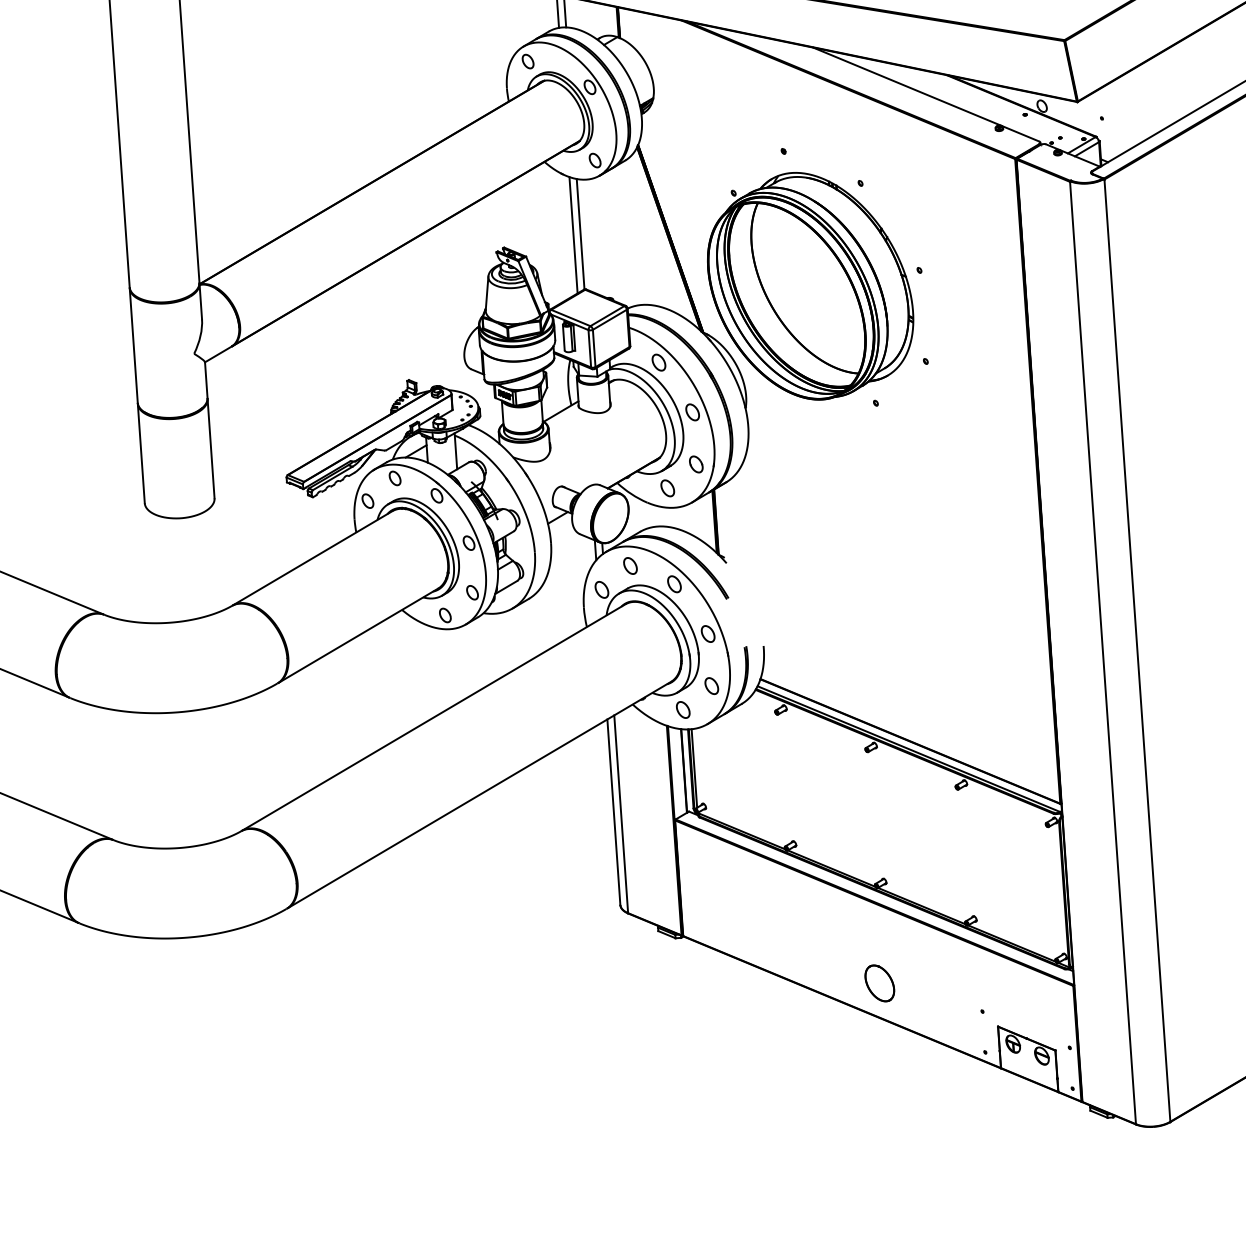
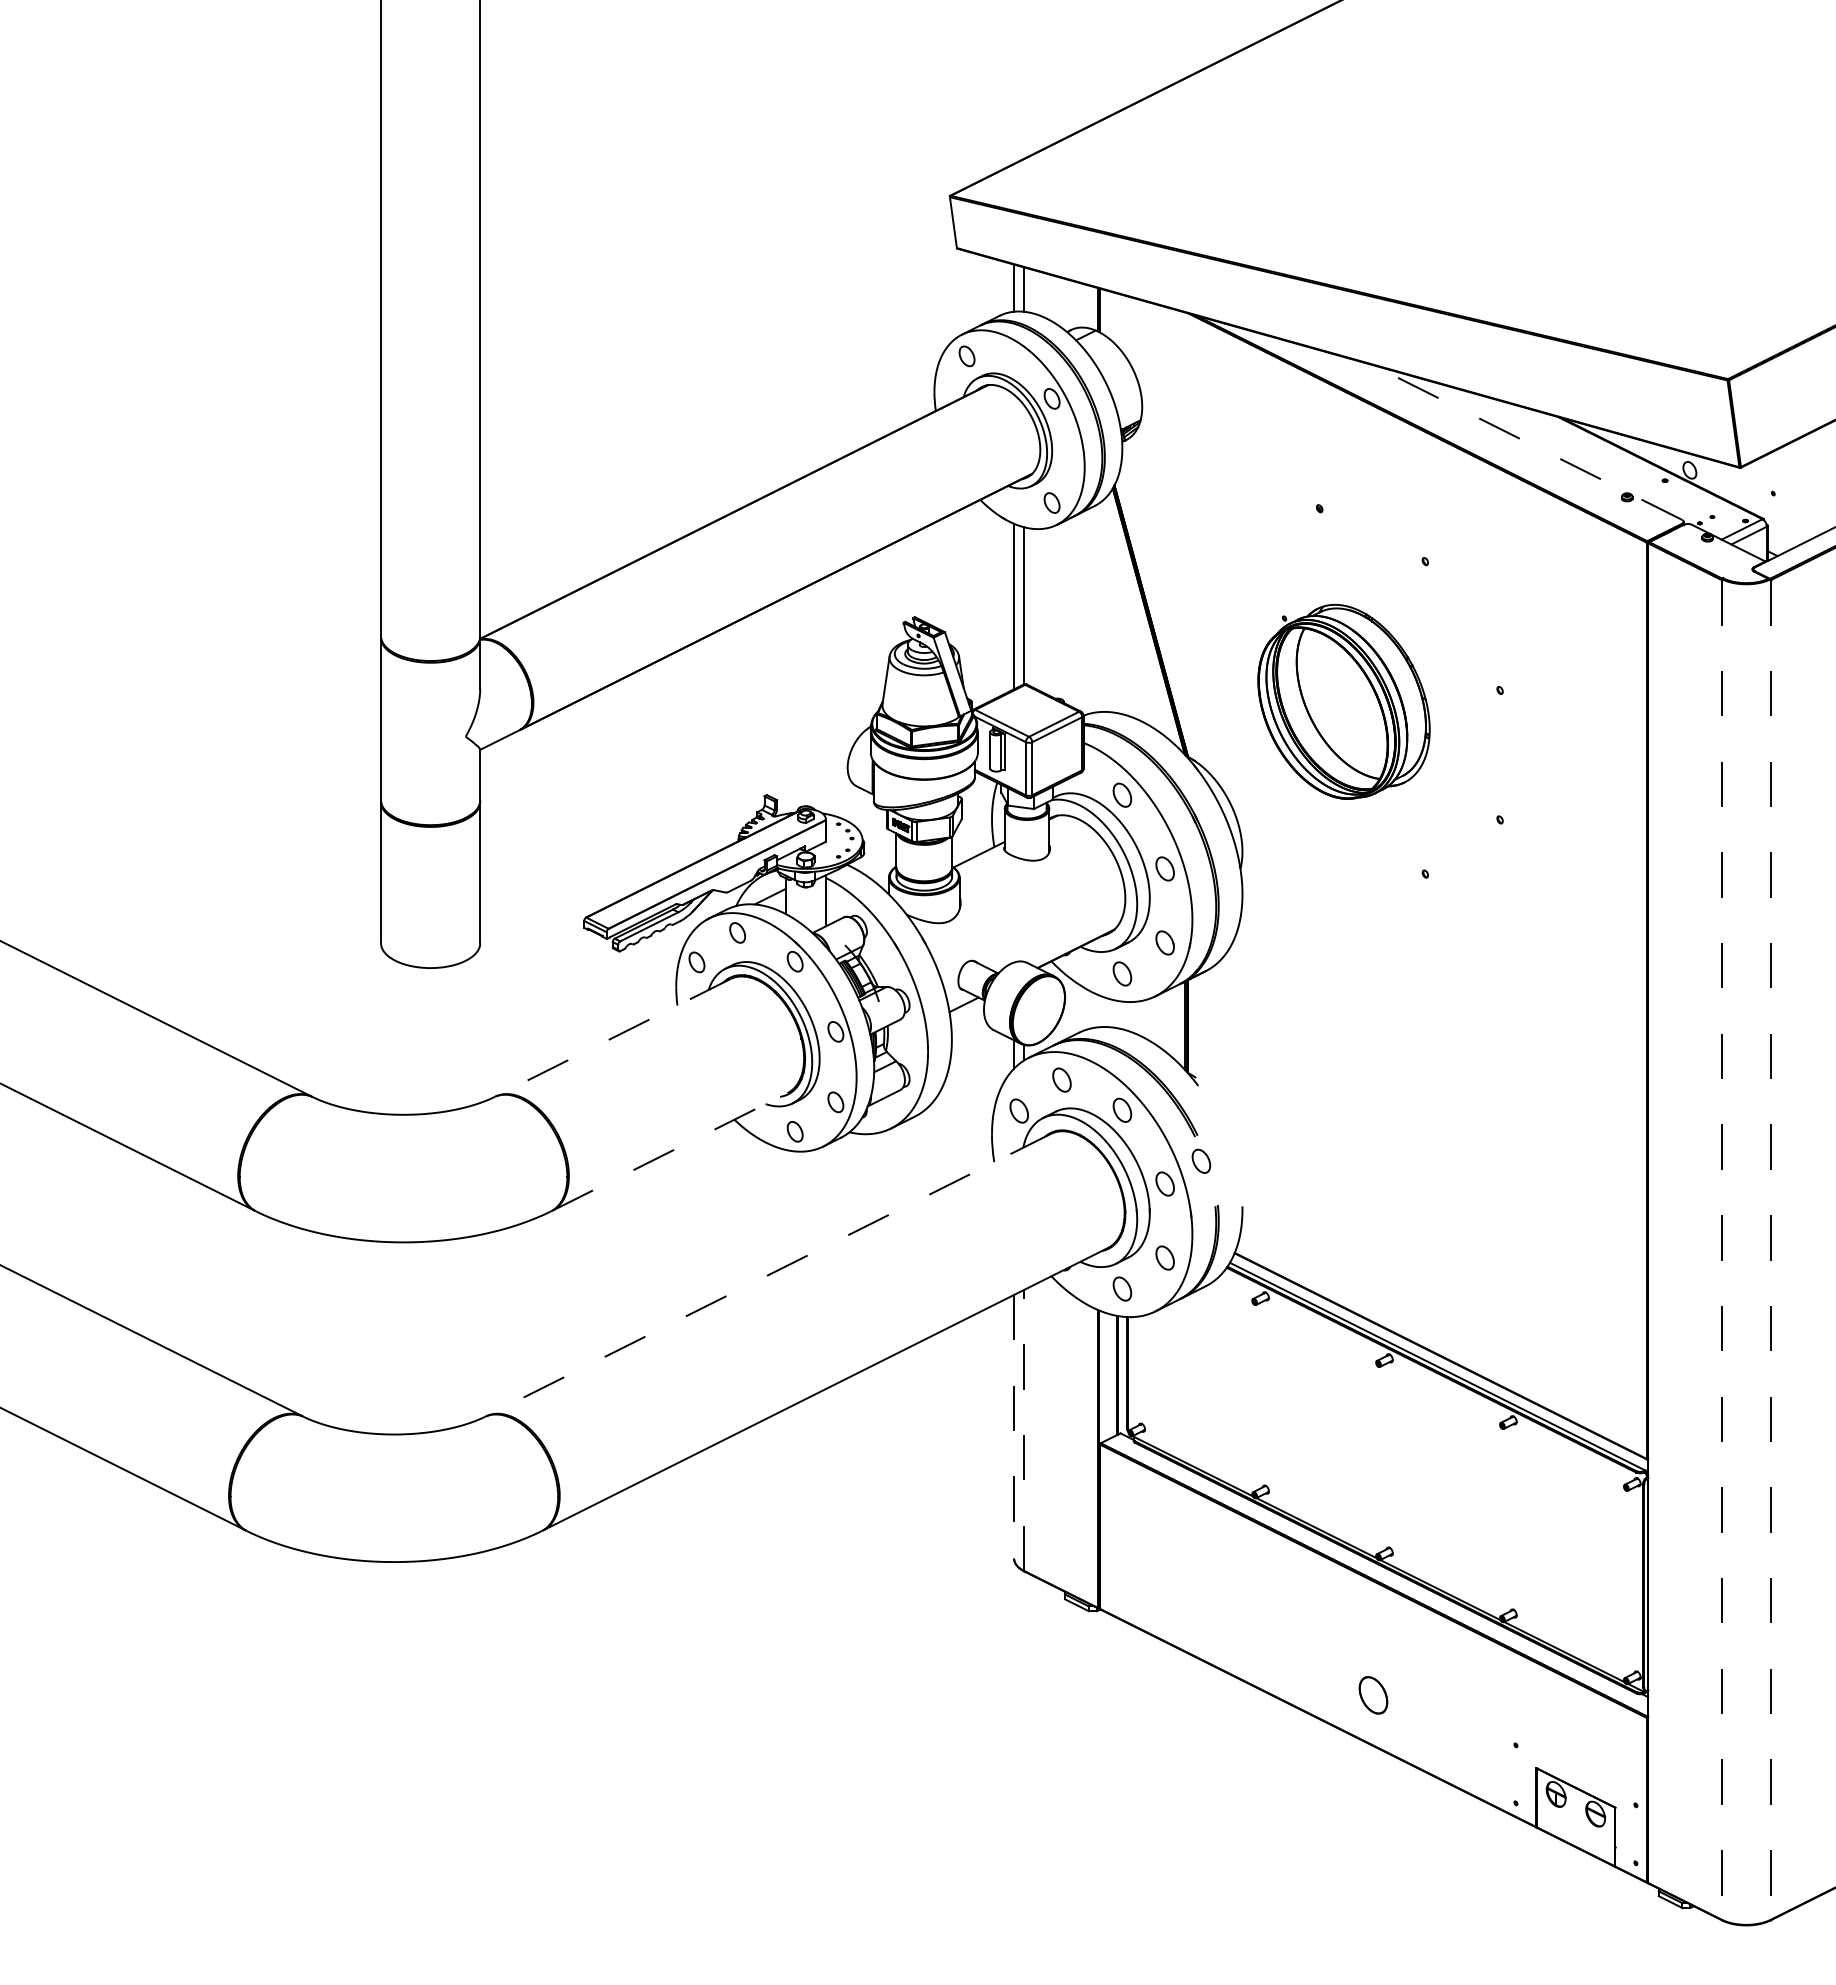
line: (925, 94) -> (1526, 442), solid -> dashed
part: (809, 285) -> (1343, 701), size x0.6
line: (312, 558) -> (612, 1038), solid -> dashed
part: (732, 615) -> (1201, 1160), added
line: (358, 635) -> (670, 1151), solid -> dashed
line: (1137, 651) -> (1770, 1250), solid -> dashed
line: (1102, 653) -> (1721, 1250), solid -> dashed
line: (433, 717) -> (768, 1275), solid -> dashed
line: (694, 768) -> (1132, 1372), removed
line: (614, 811) -> (1014, 1426), solid -> dashed
line: (621, 814) -> (1024, 1430), solid -> dashed
part: (879, 983) -> (1373, 1695), size x0.7

